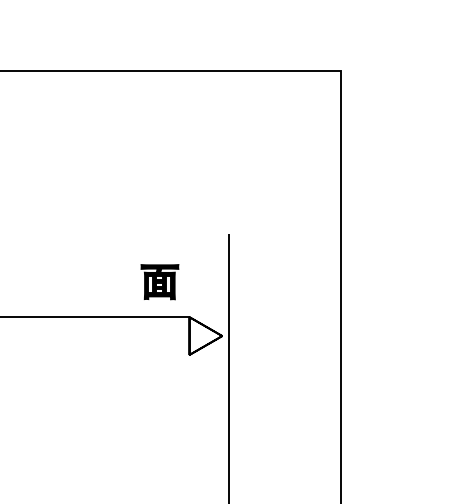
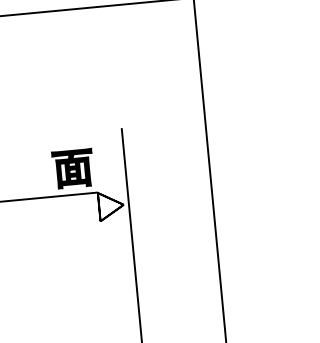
part: (159, 281) -> (72, 168), size x1.43

